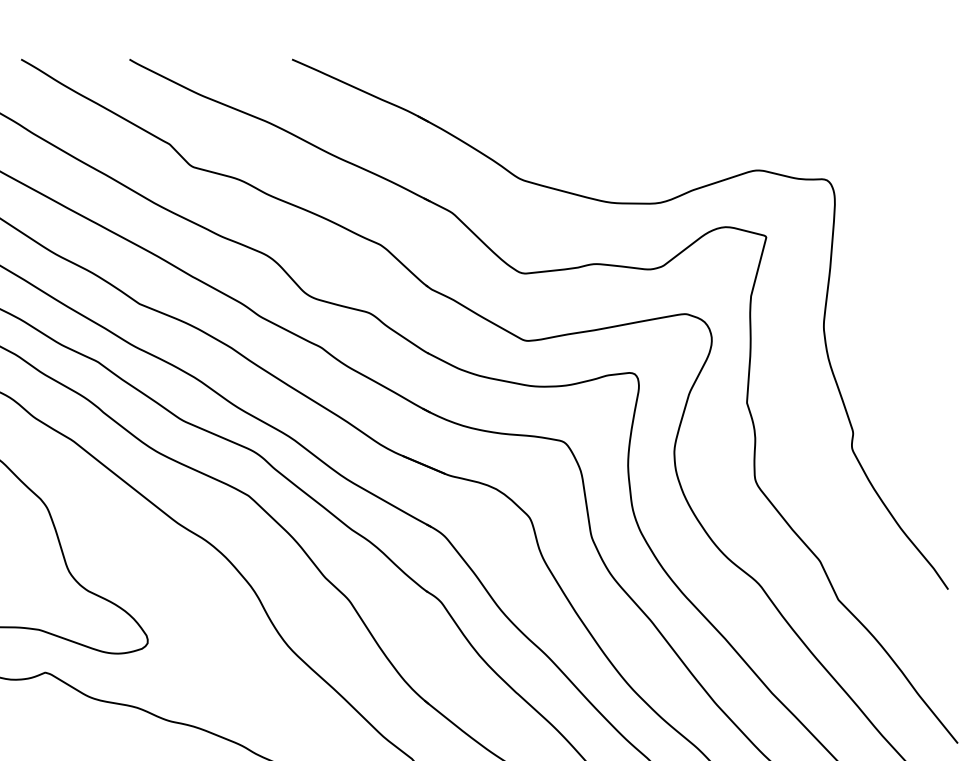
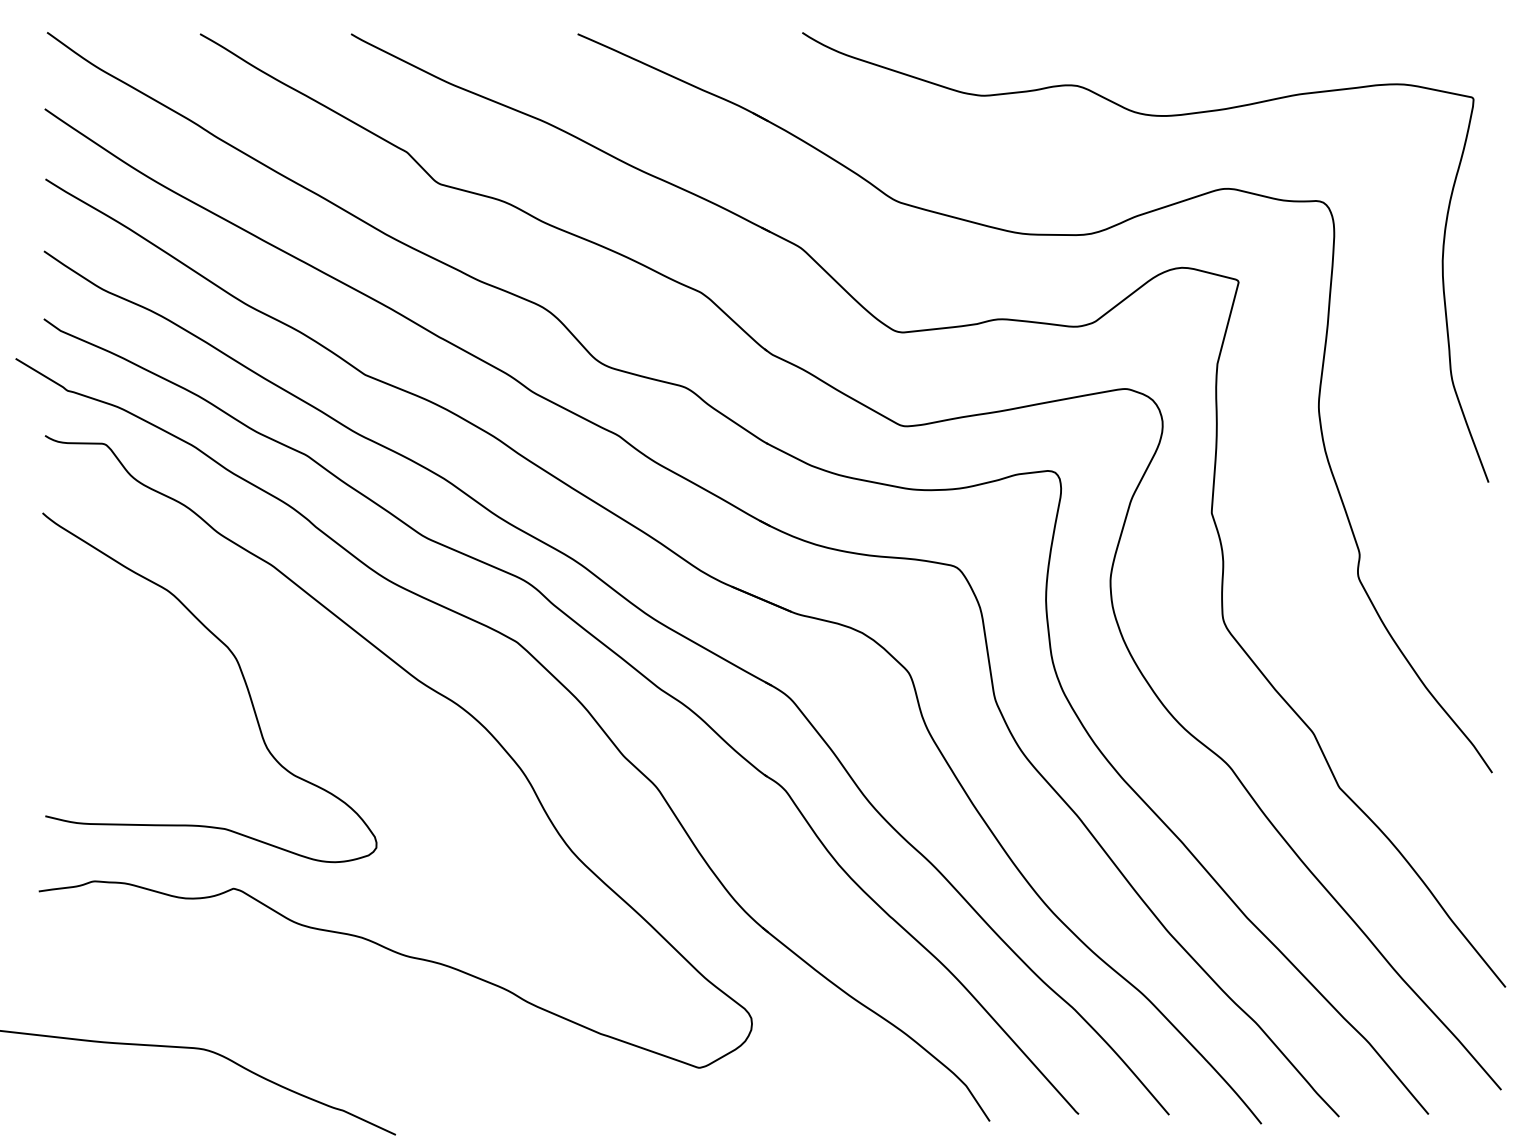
curve: (702, 118) -> (1149, 116), added

